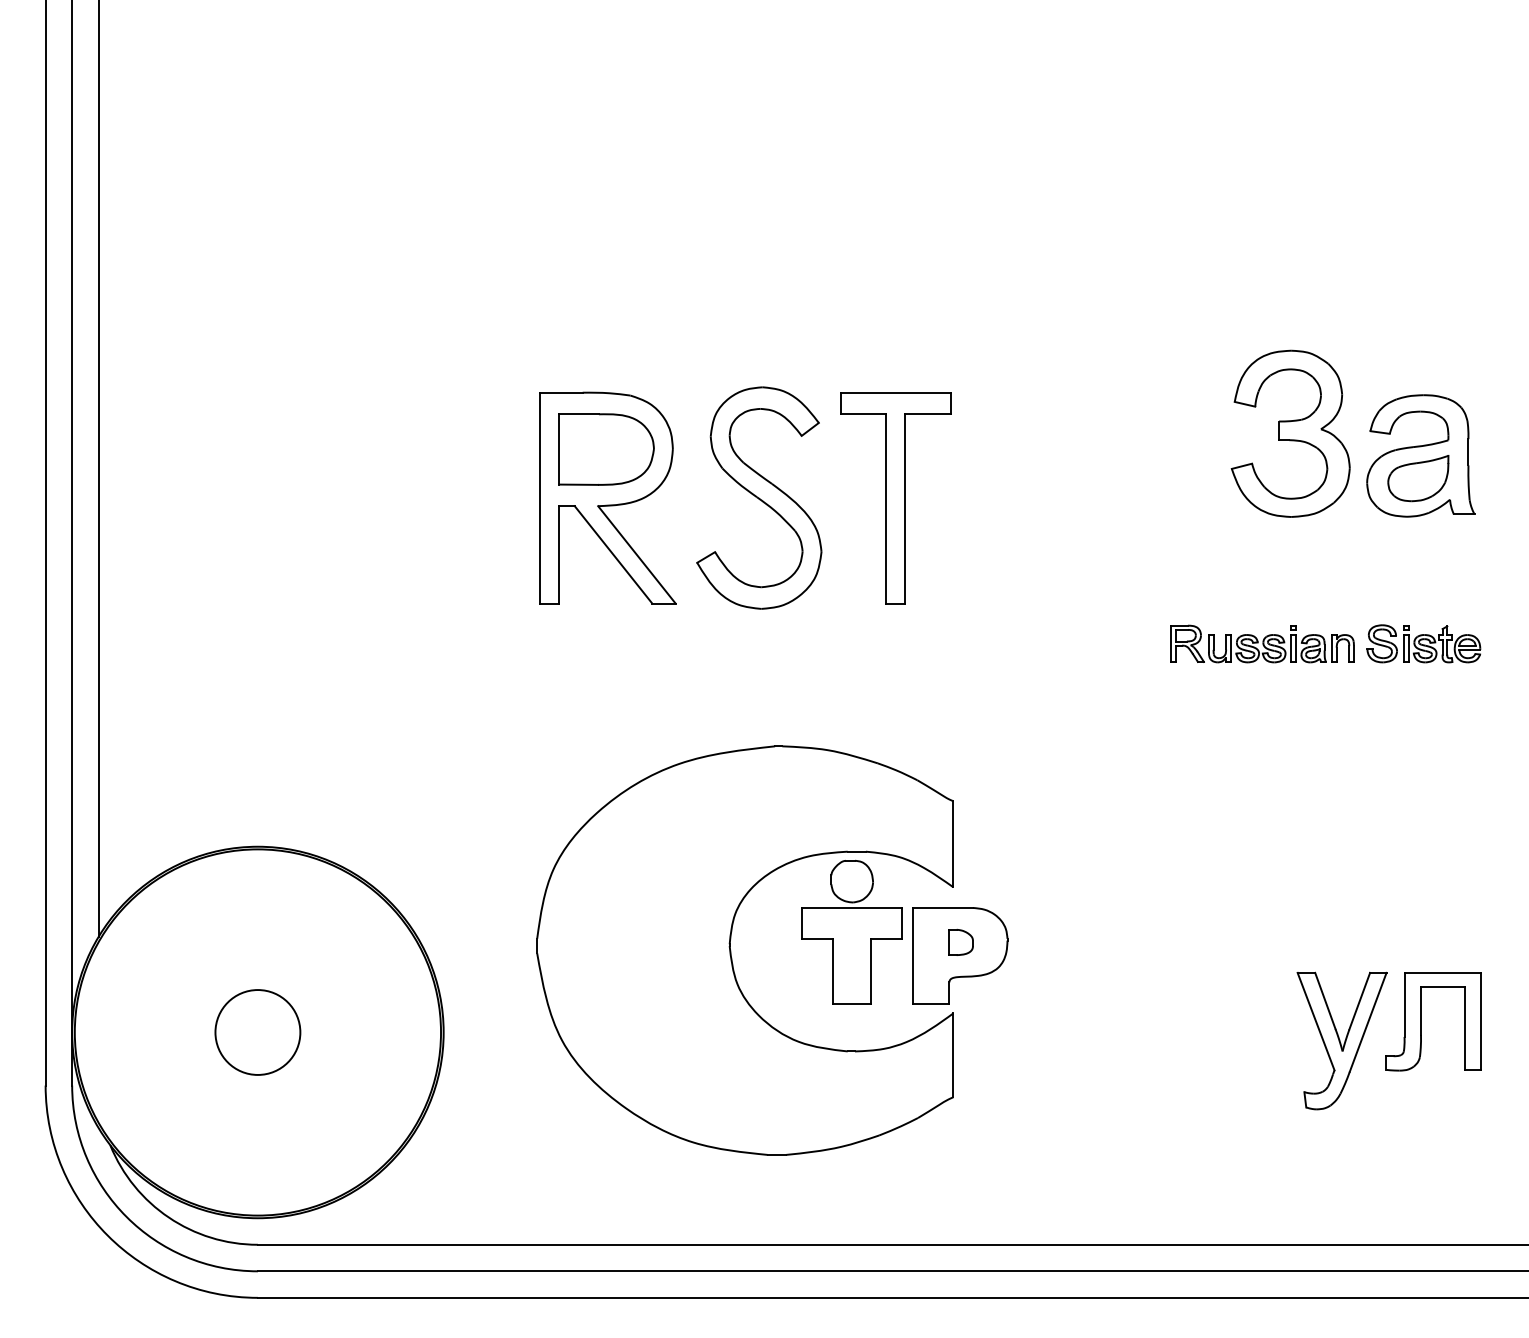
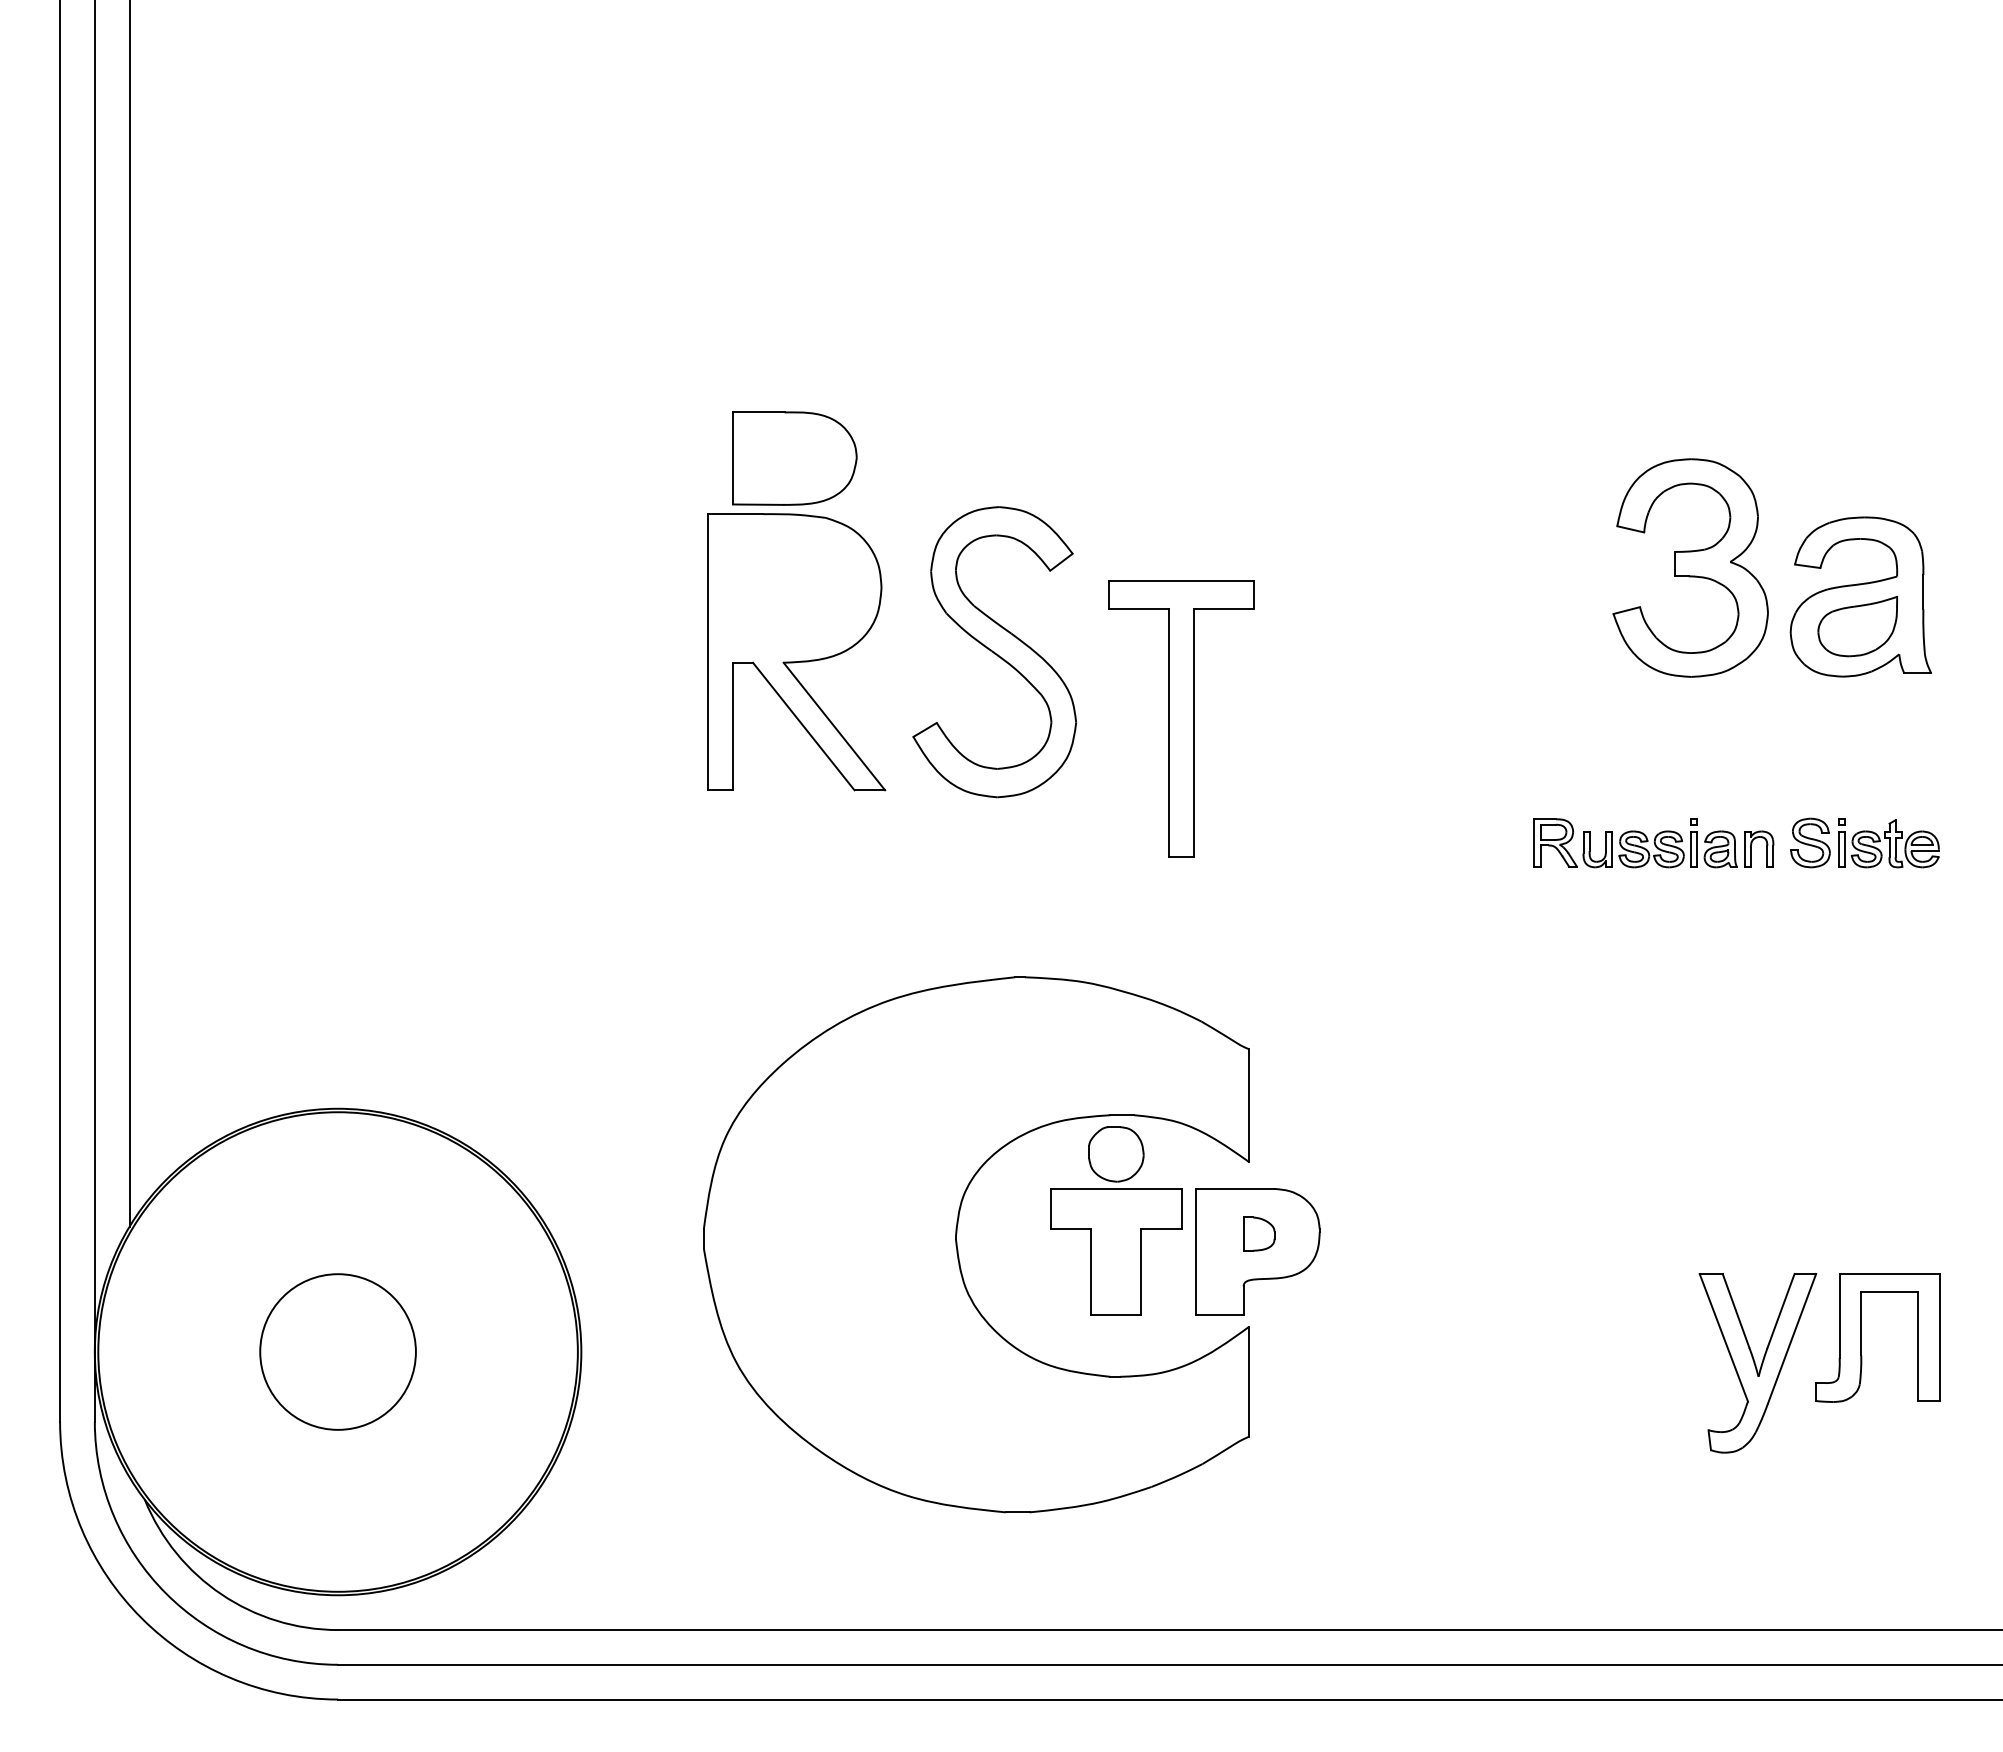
part: (606, 449) -> (794, 458), moved
part: (895, 497) -> (1181, 718), moved
circle: (257, 1032) -> (337, 1351), size x1.4

